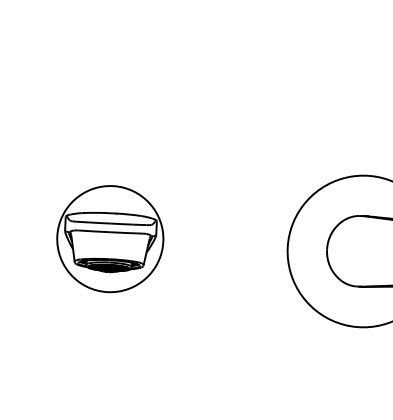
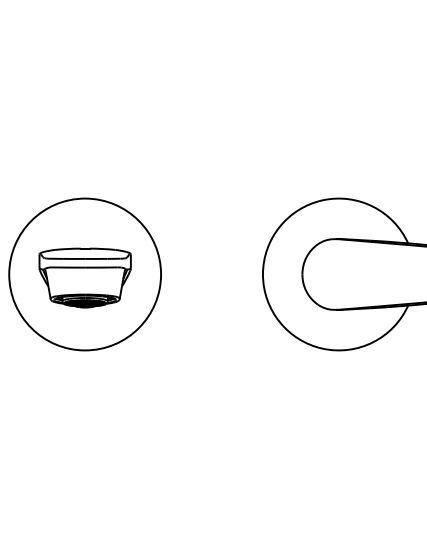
circle: (110, 239) -> (85, 274), size x1.43

